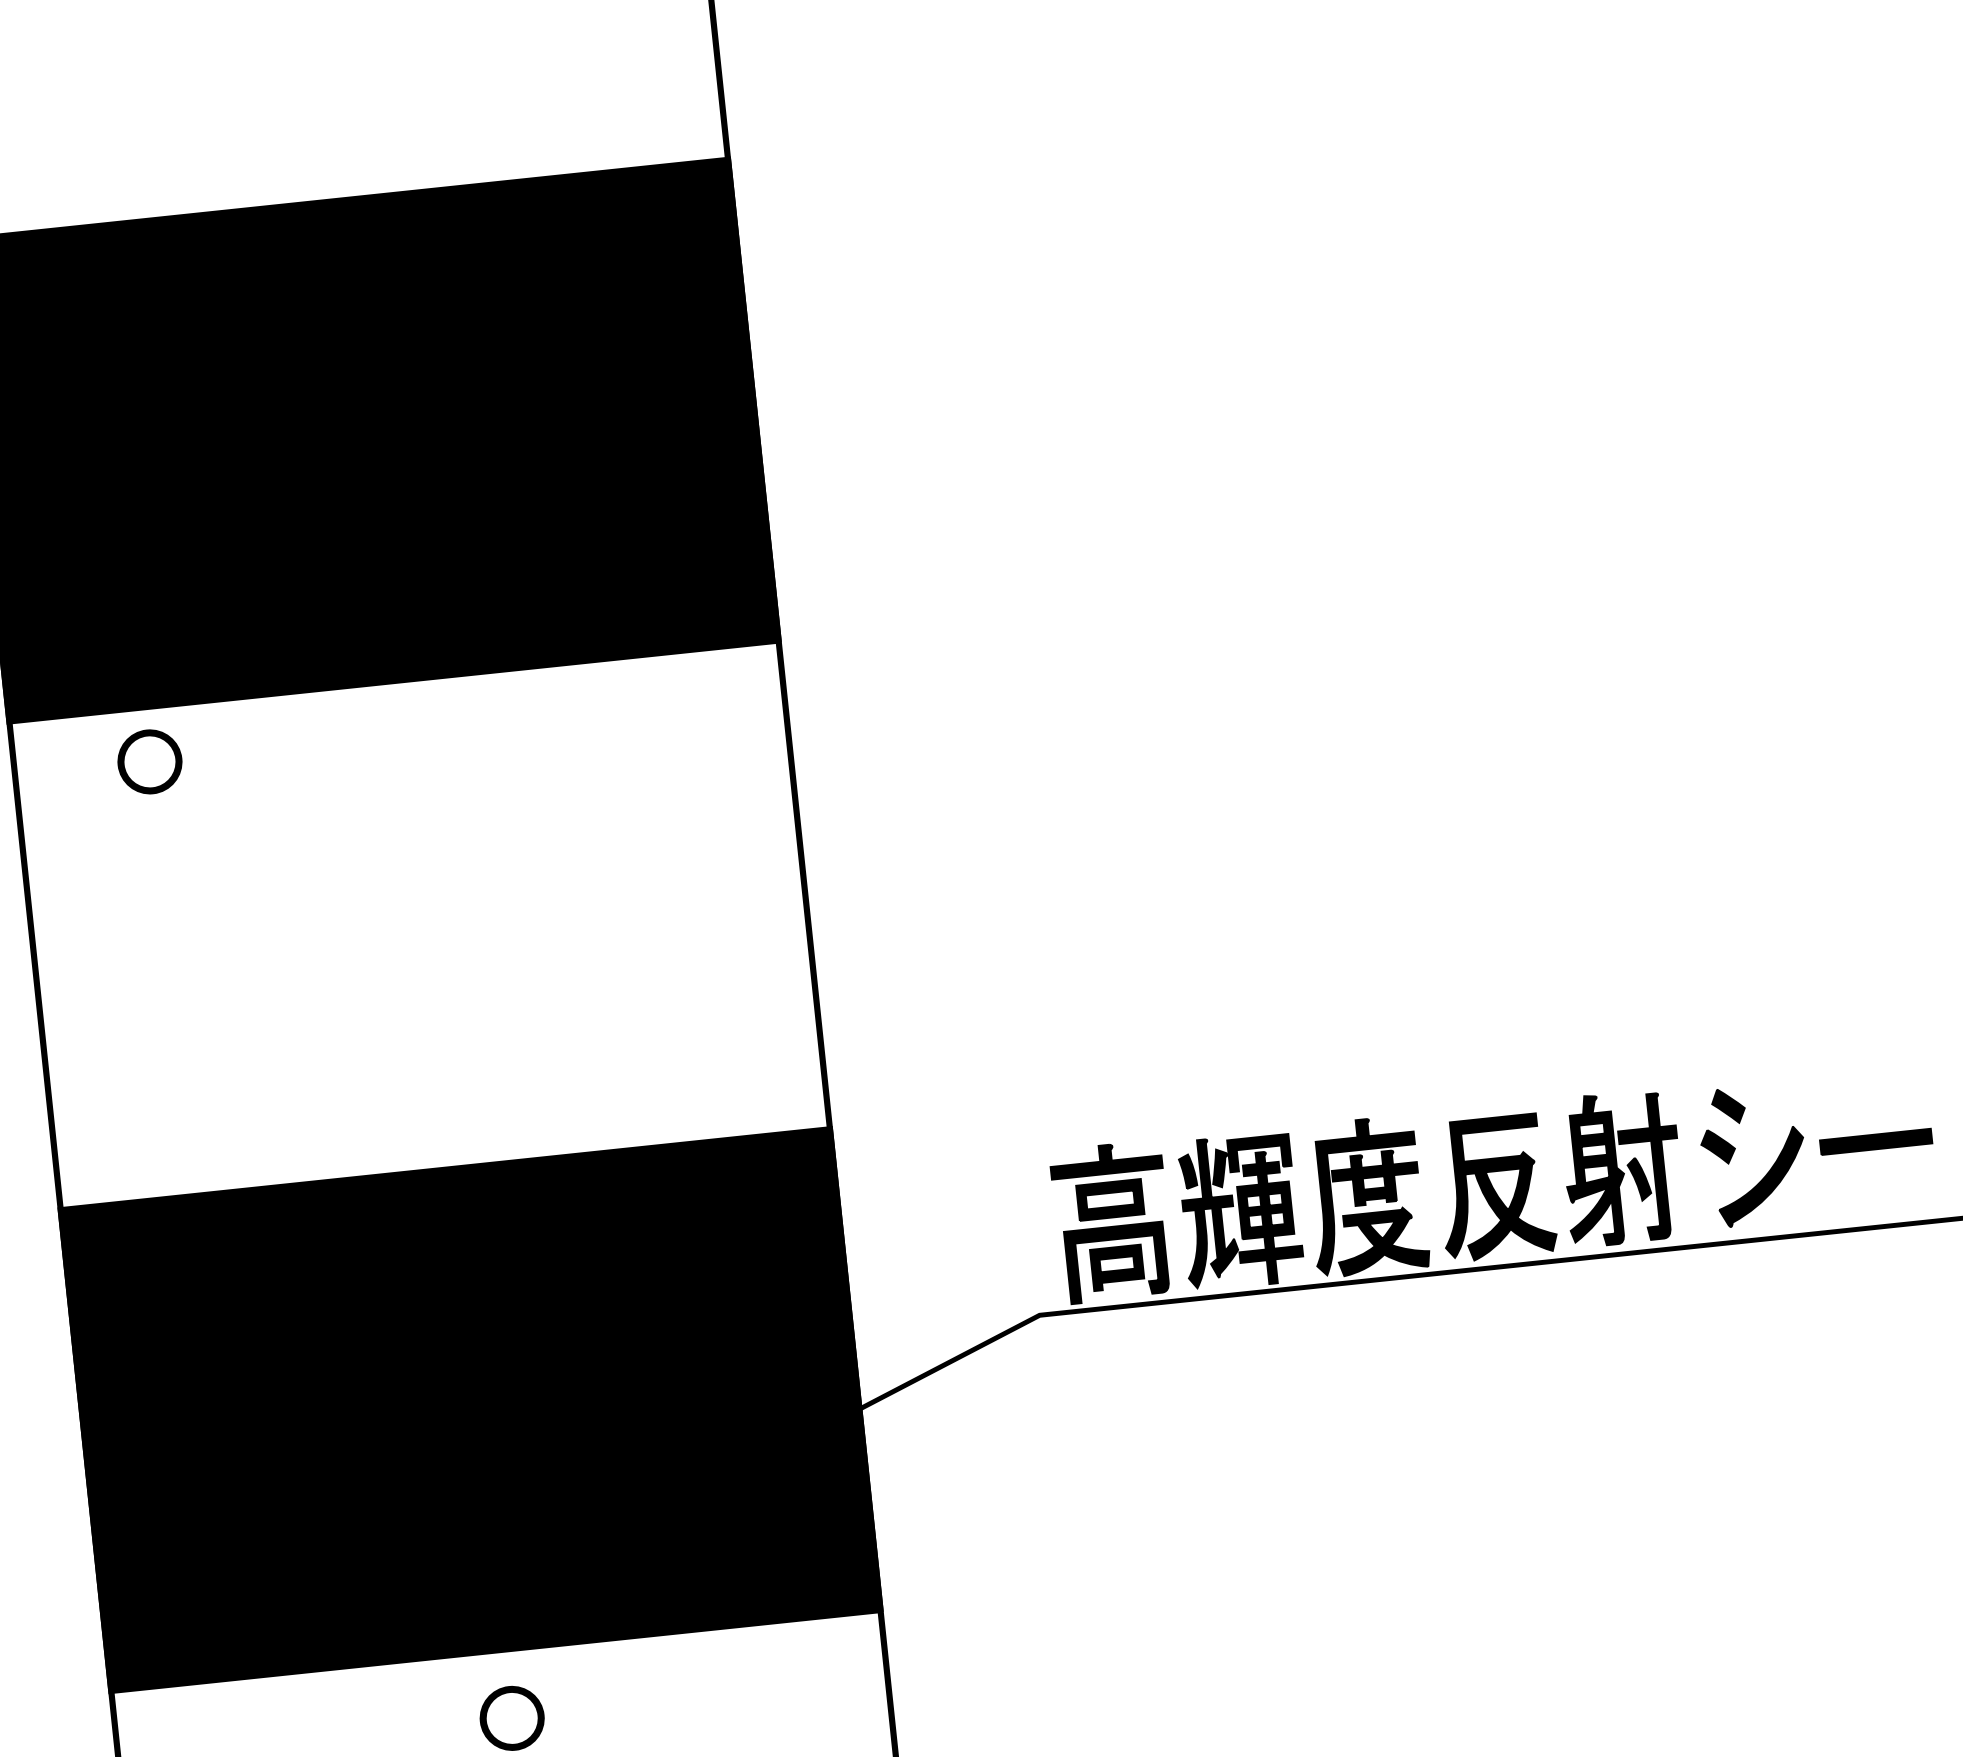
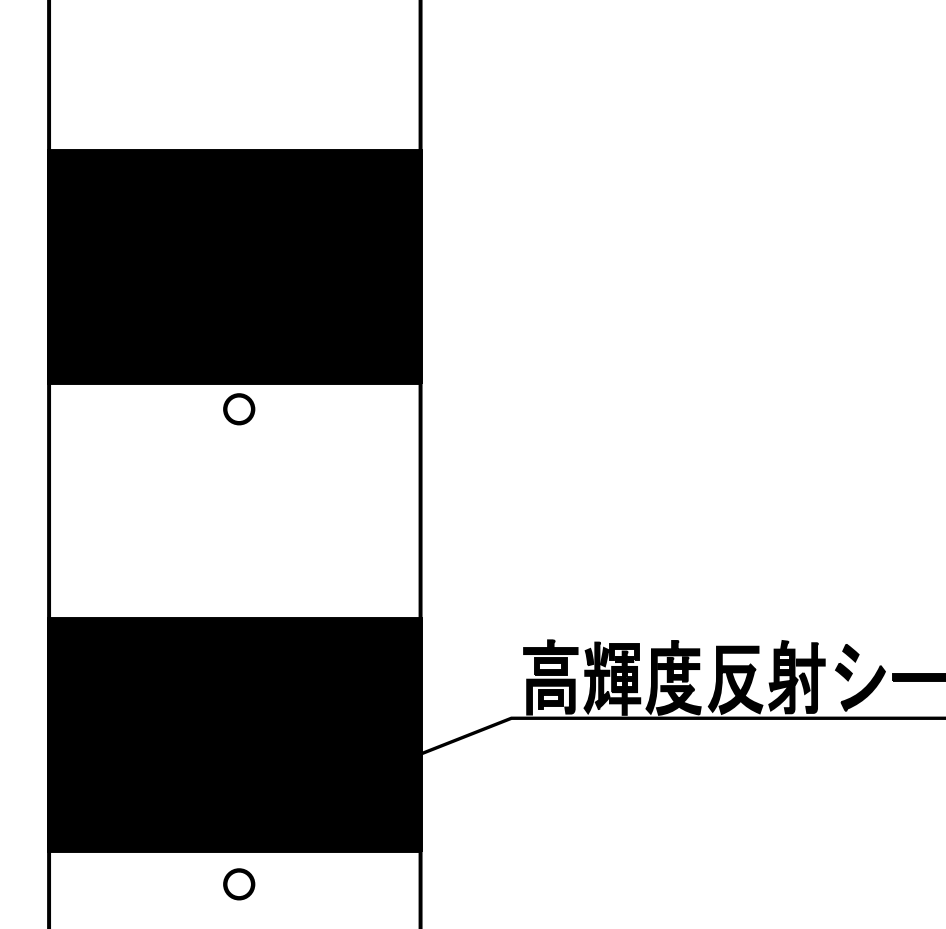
part: (150, 762) -> (239, 409), moved

